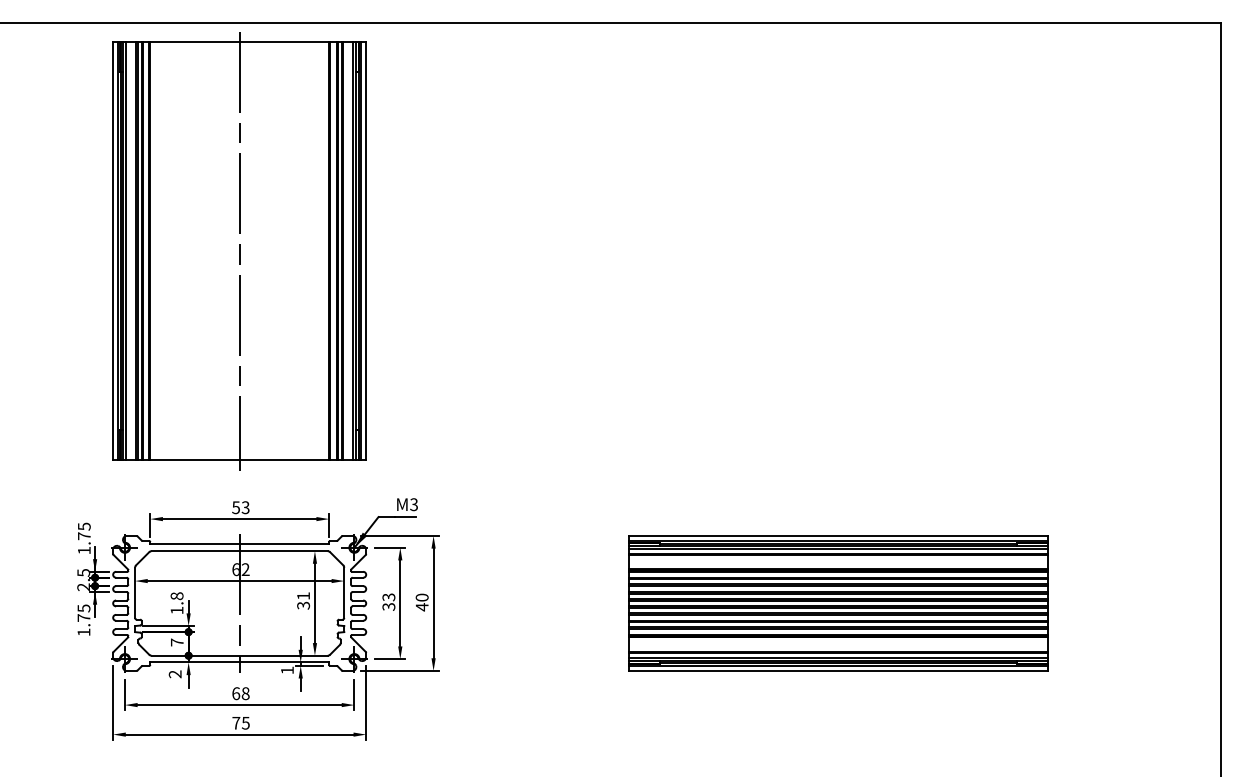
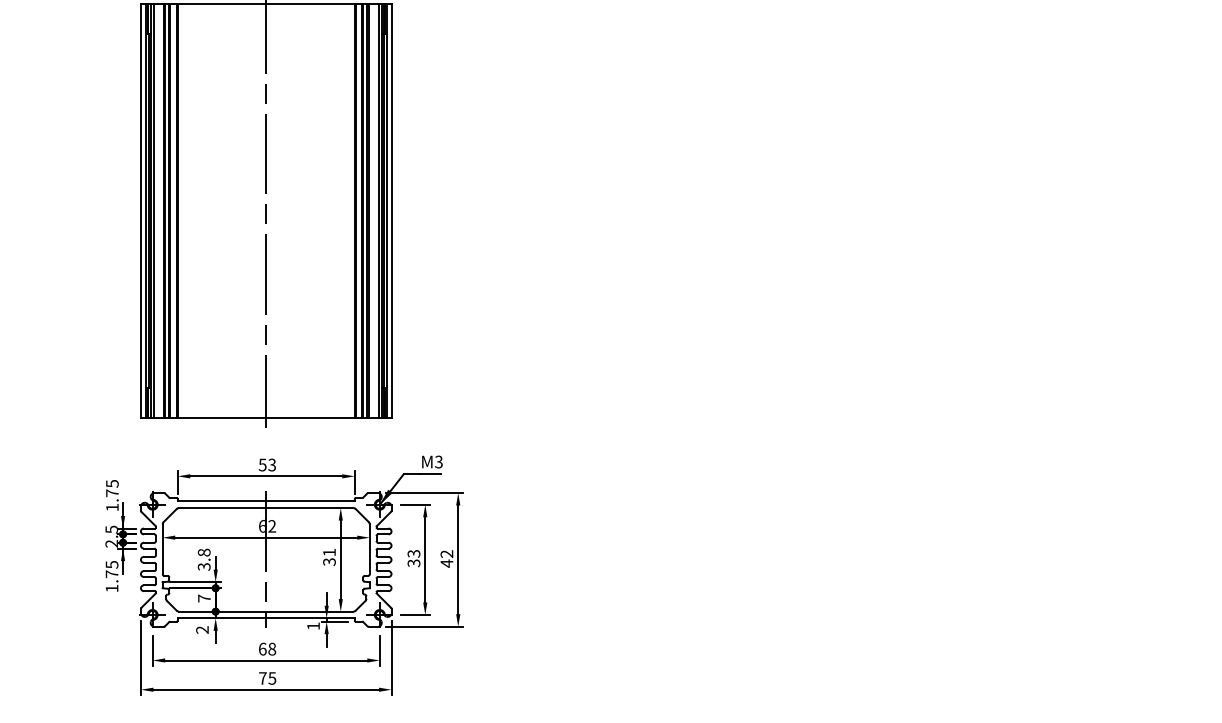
text: (422, 597) -> (447, 553), 40 -> 42
part: (838, 603) -> (859, 559), removed
text: (176, 610) -> (203, 566), 1.8 -> 3.8

